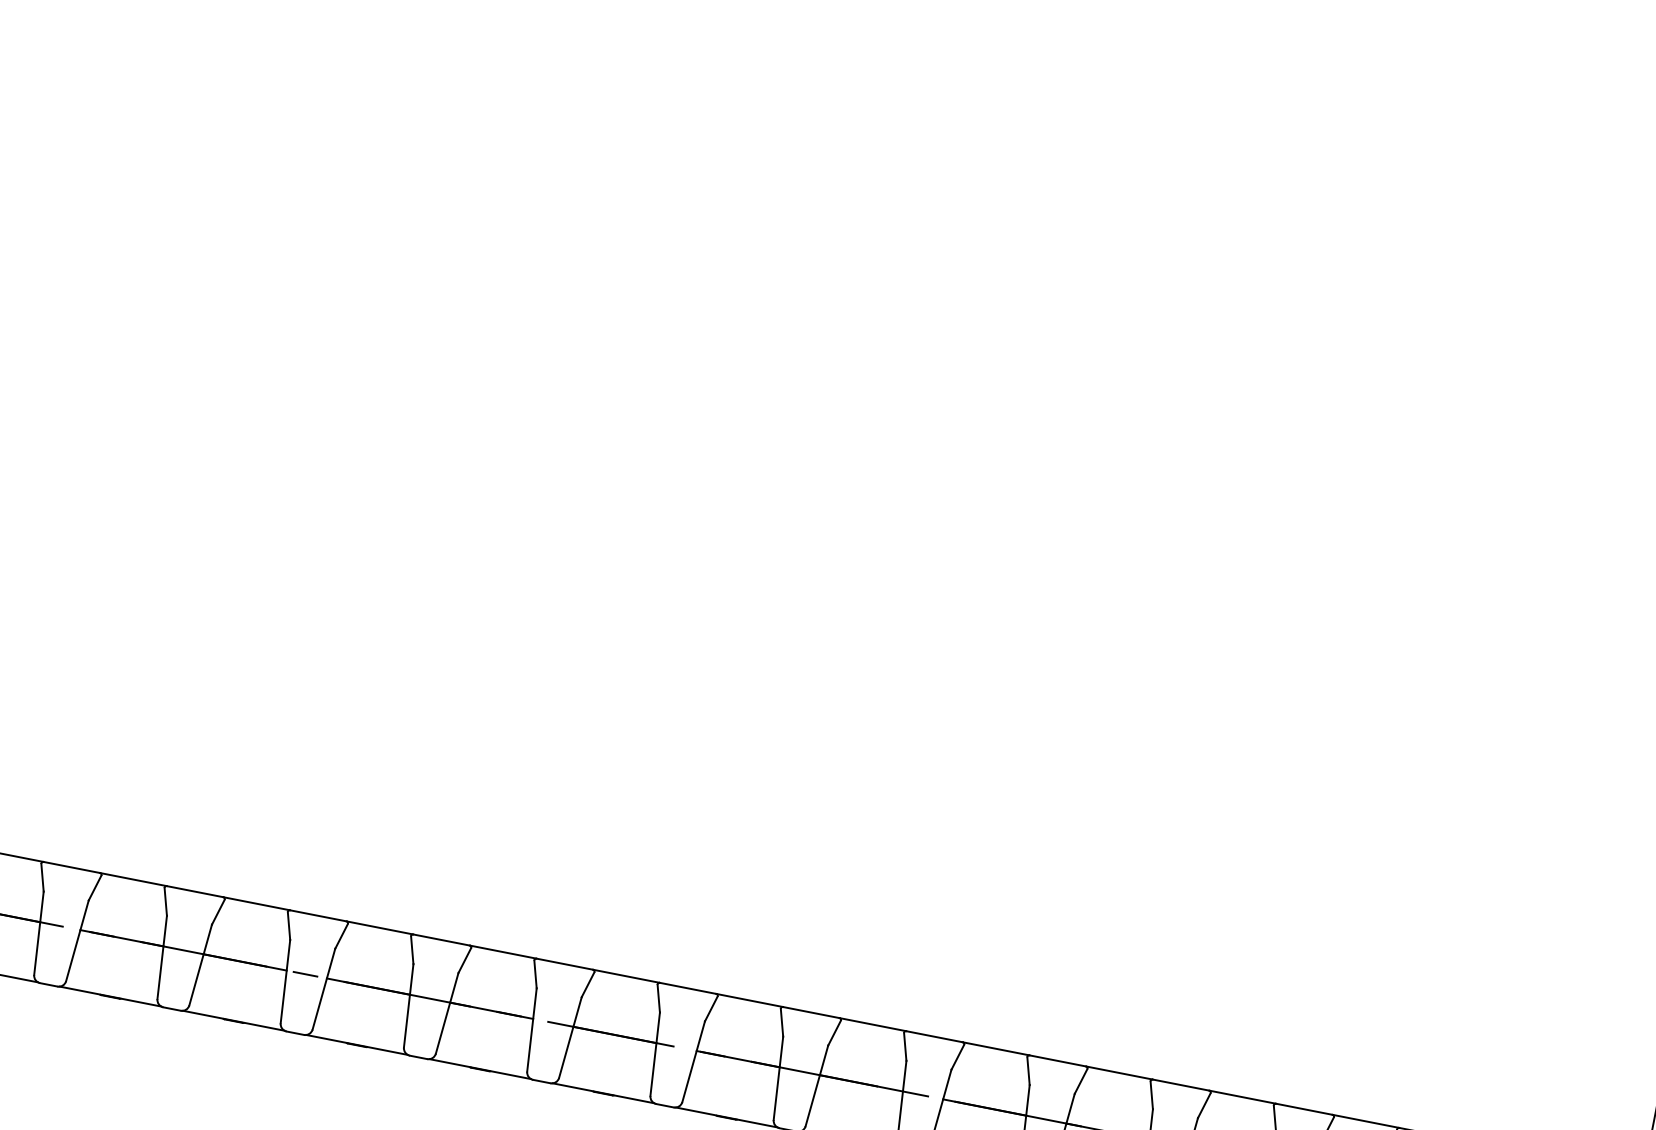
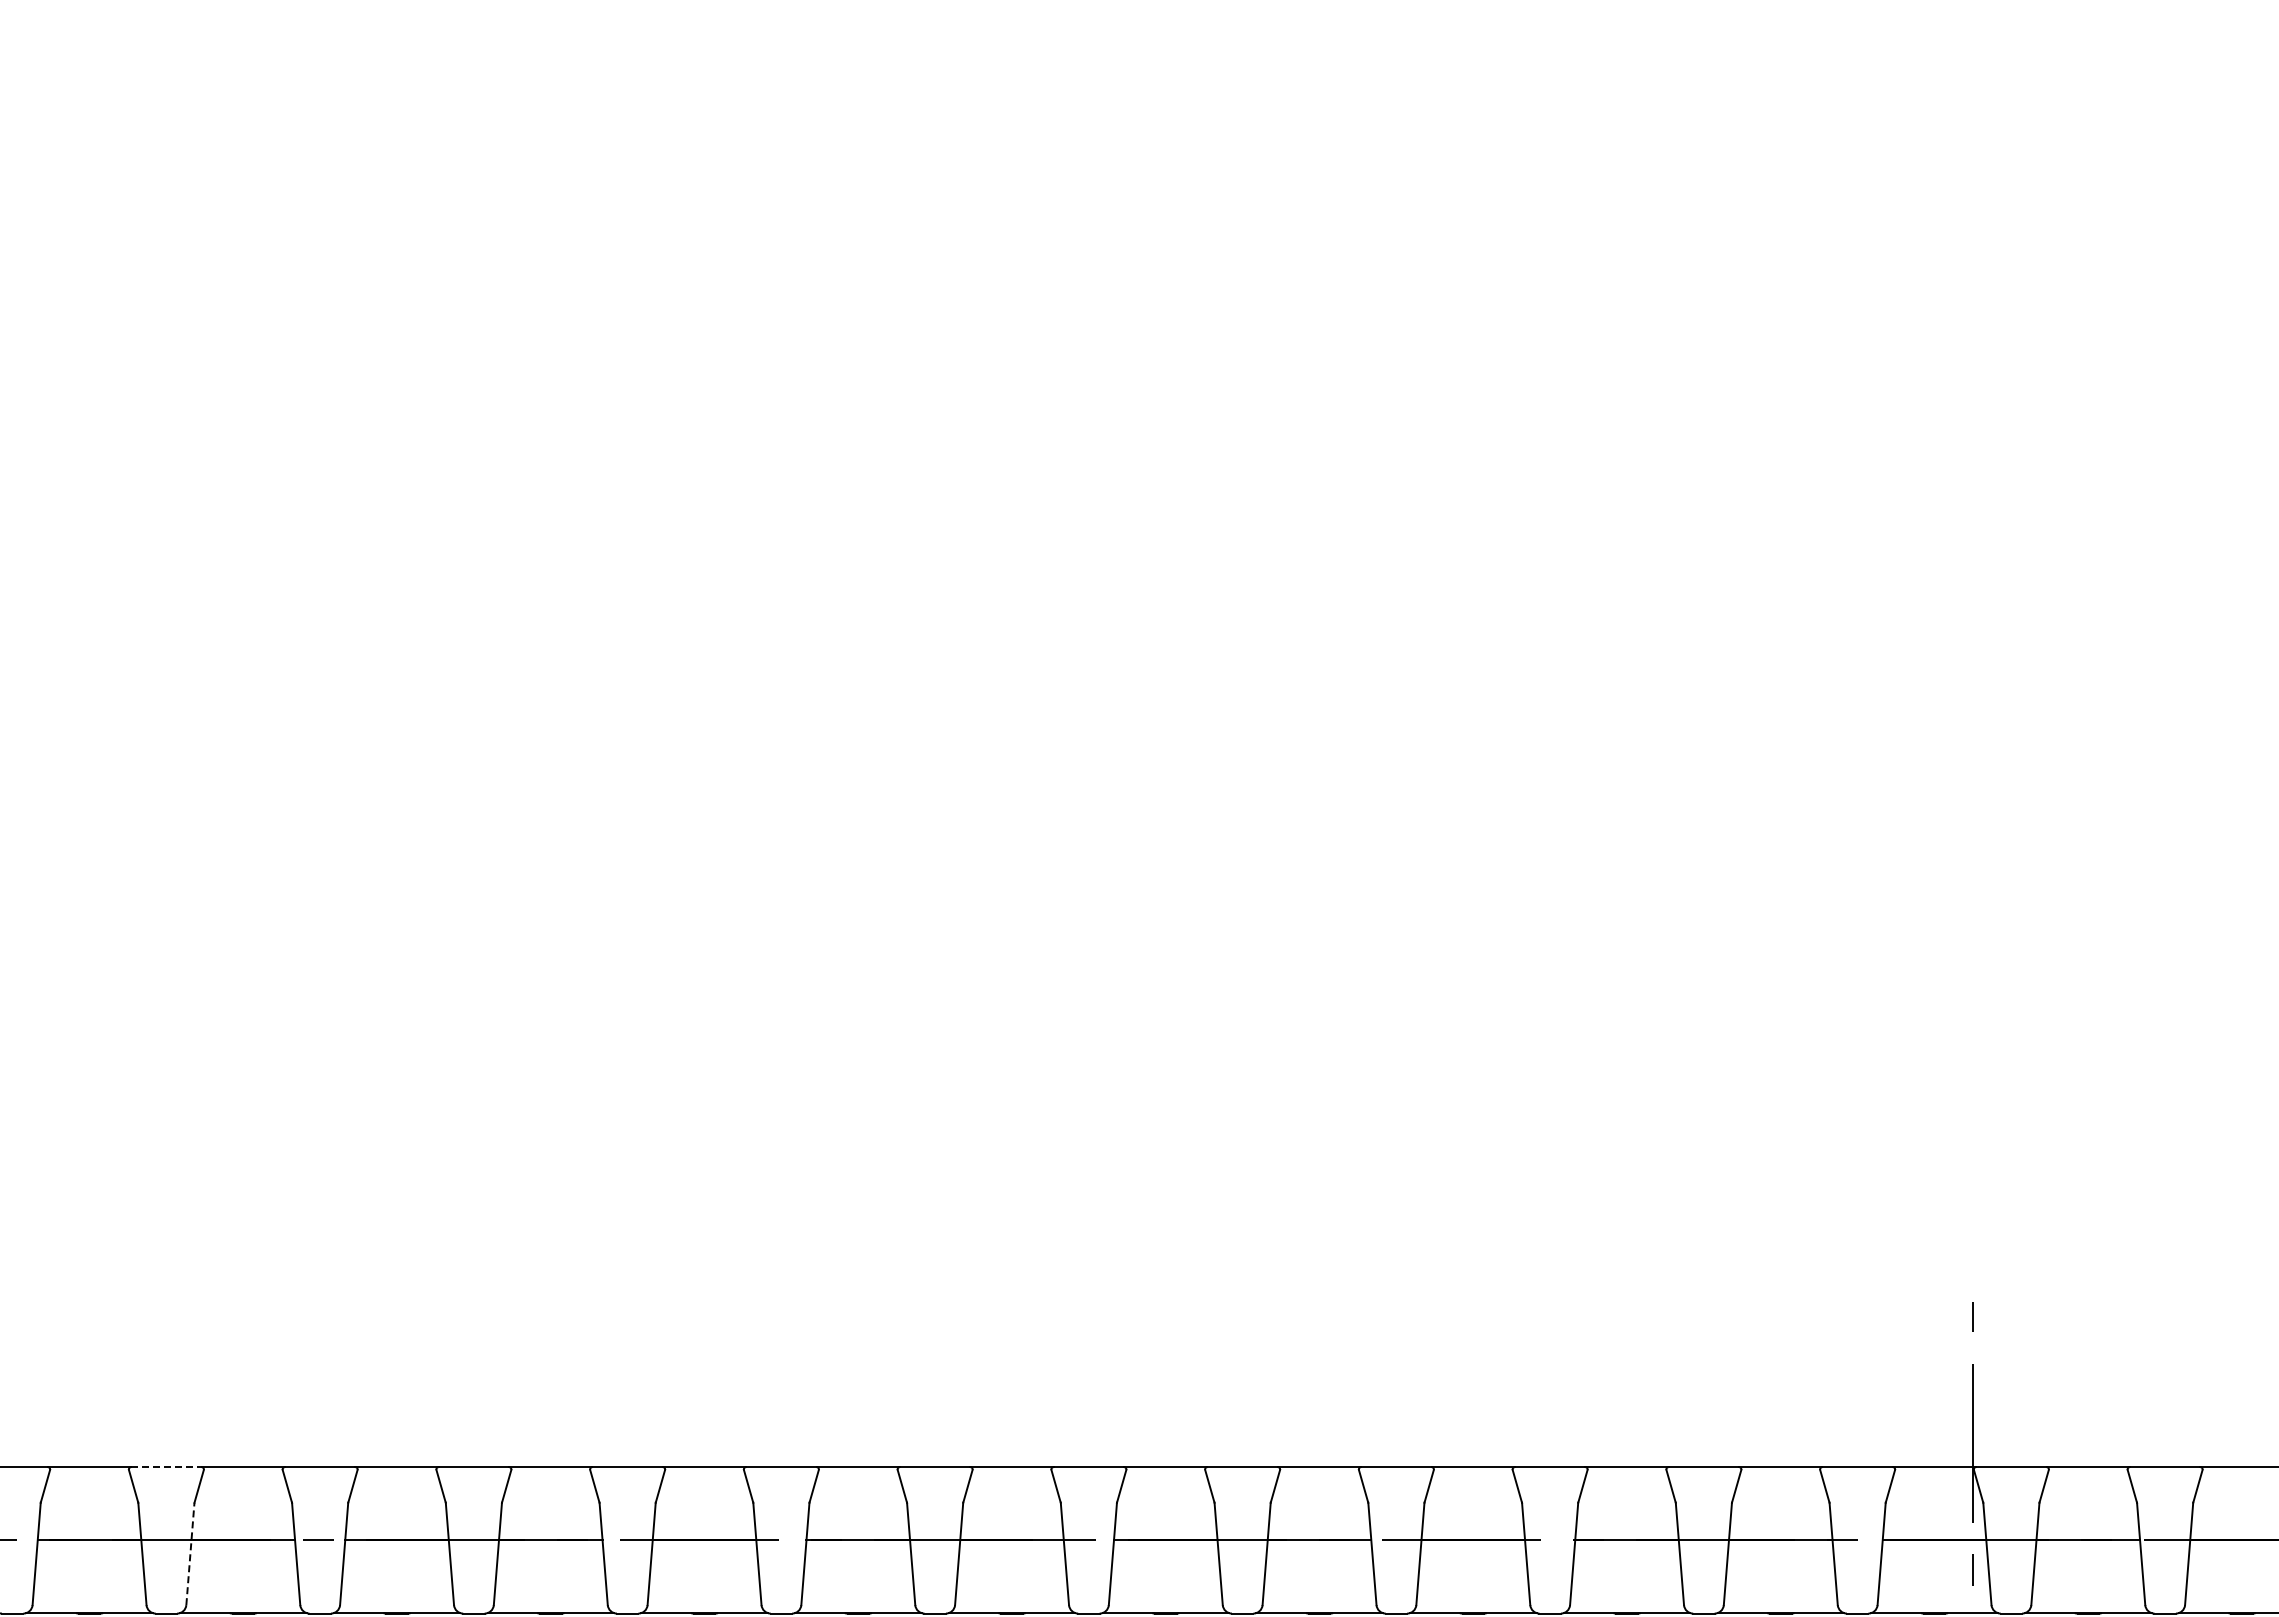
line: (195, 891) -> (166, 1467), solid -> dashed
line: (200, 964) -> (190, 1553), solid -> dashed

